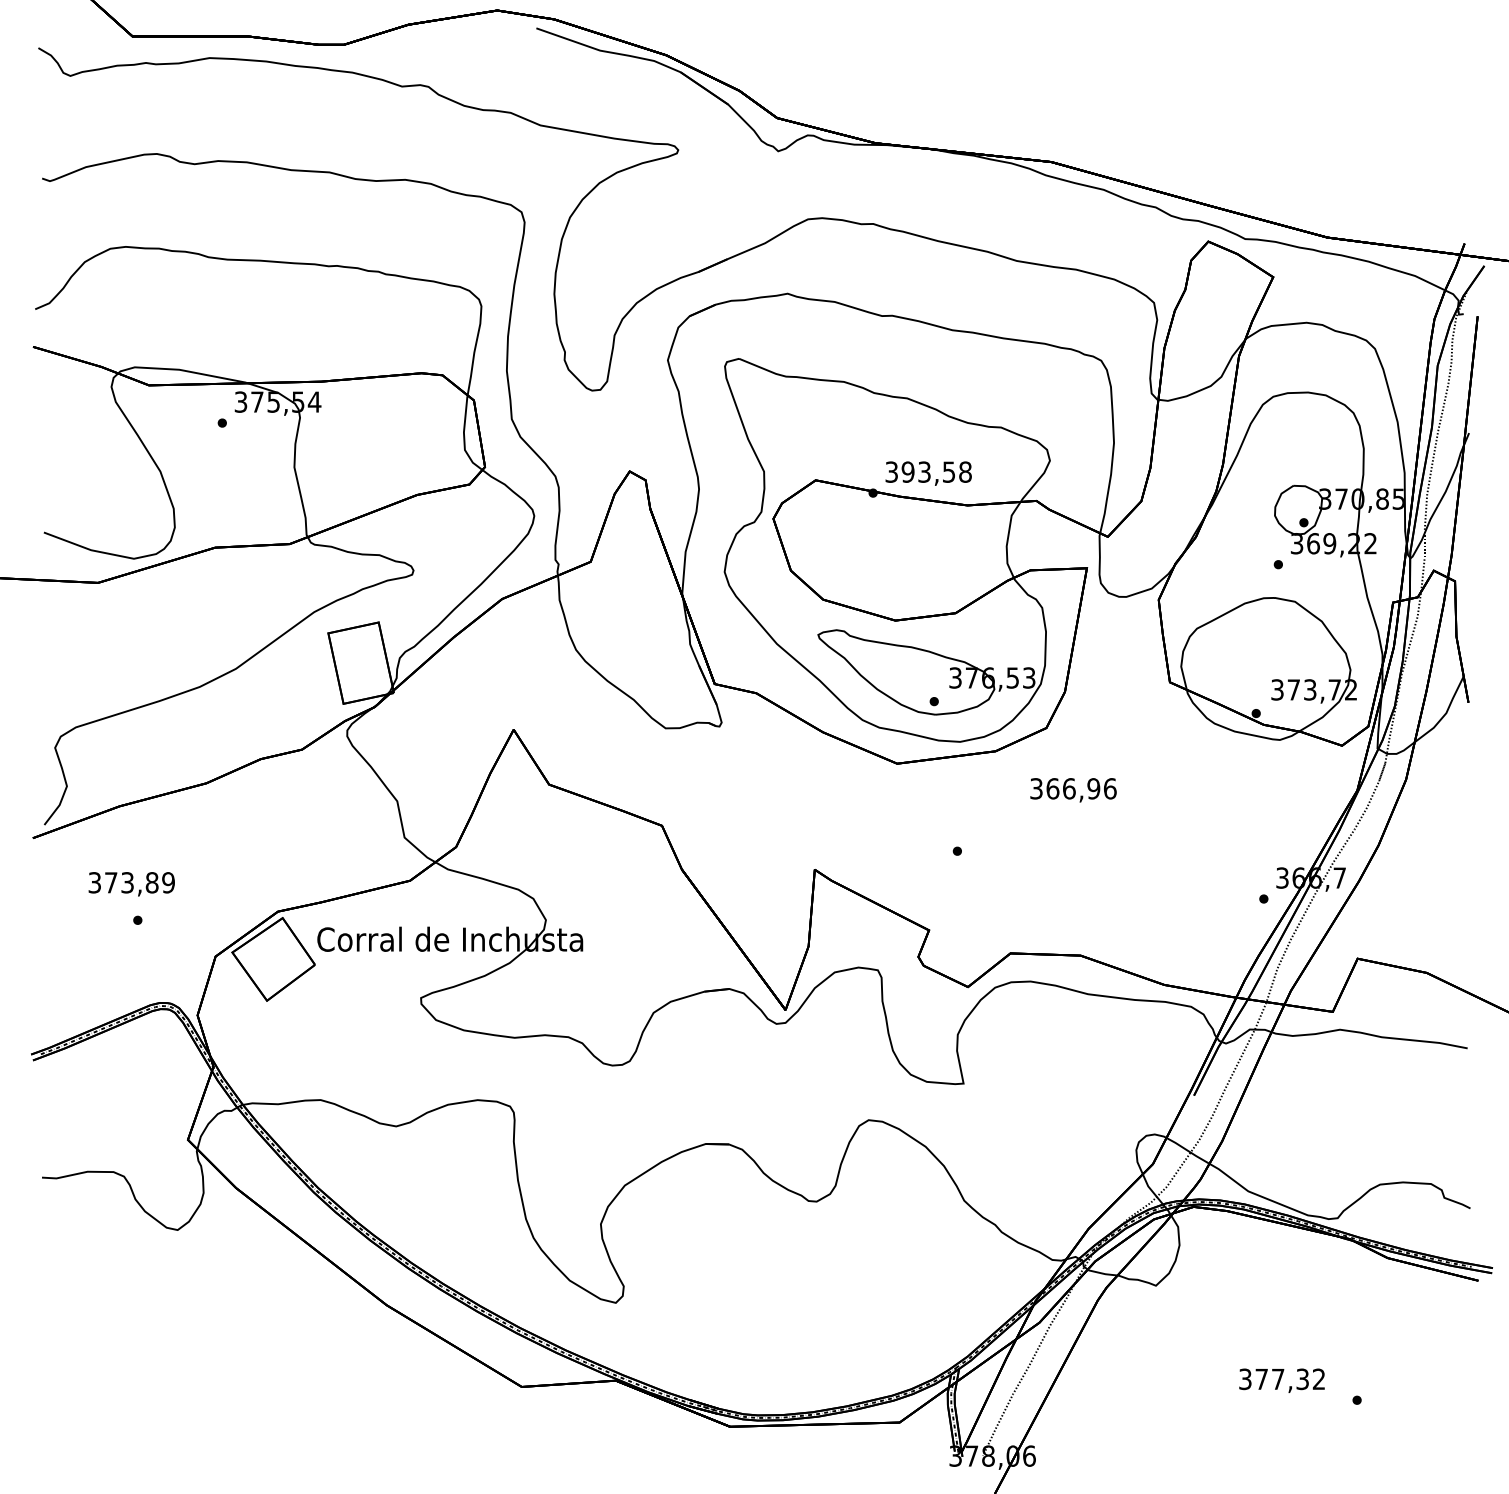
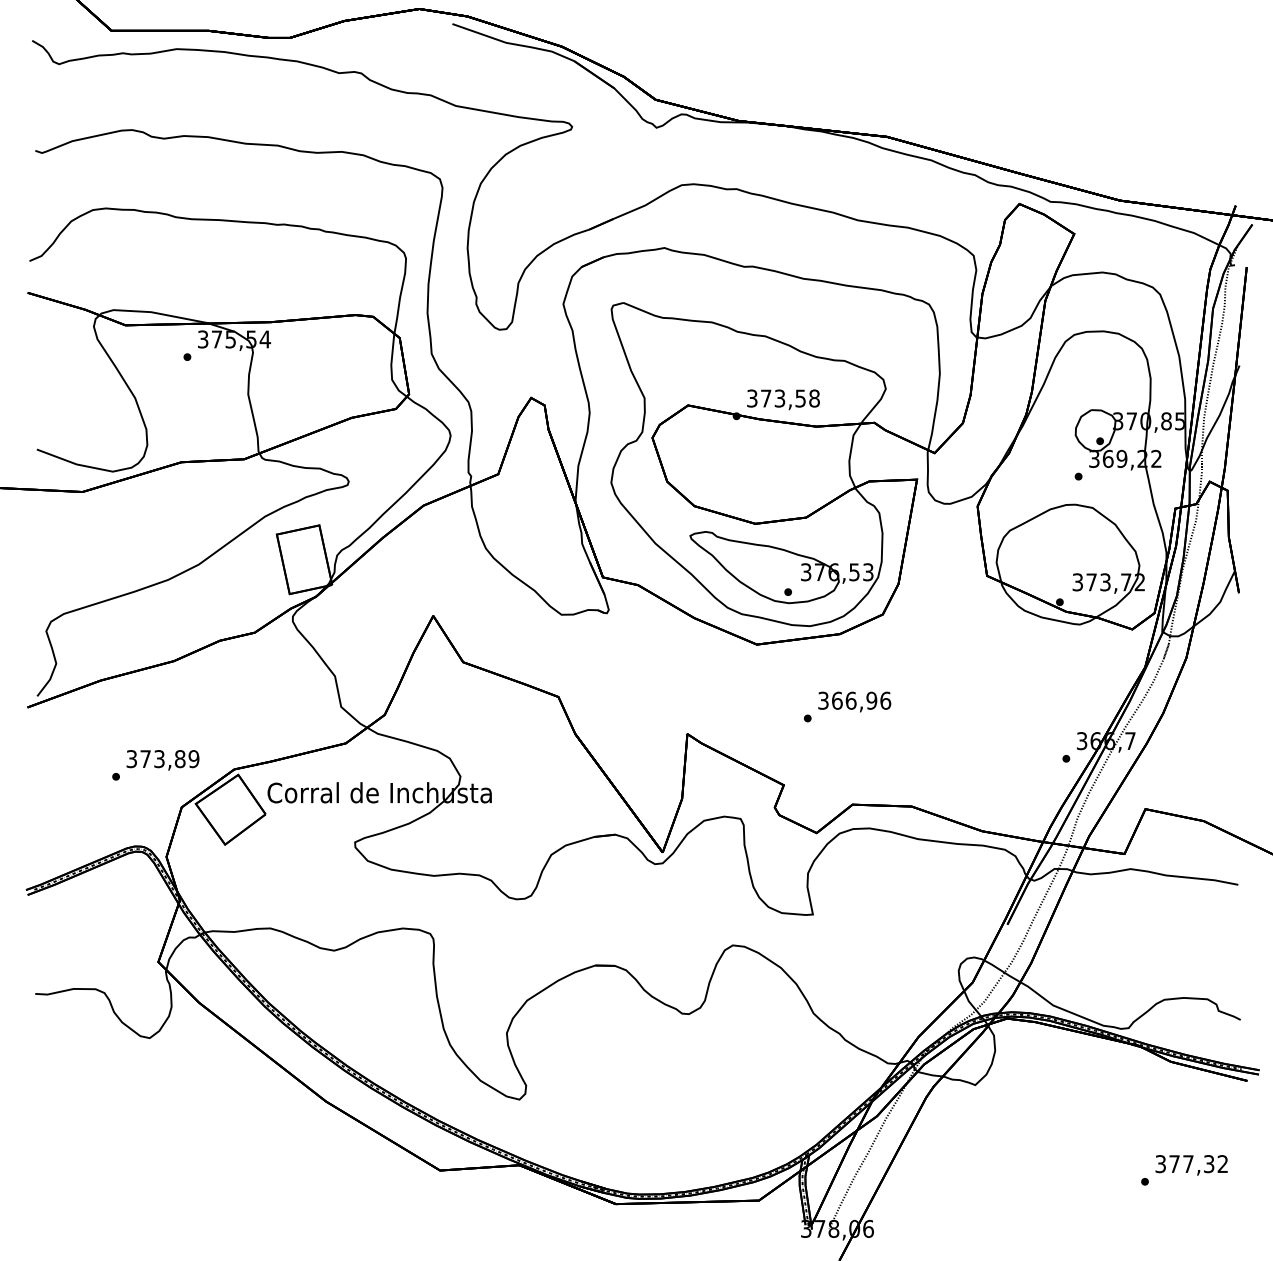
text: (907, 472) -> (765, 398), 393,58 -> 373,58
text: (1073, 789) -> (854, 701), moved
text: (131, 884) -> (162, 760), moved
text: (1281, 1380) -> (1191, 1165), moved

